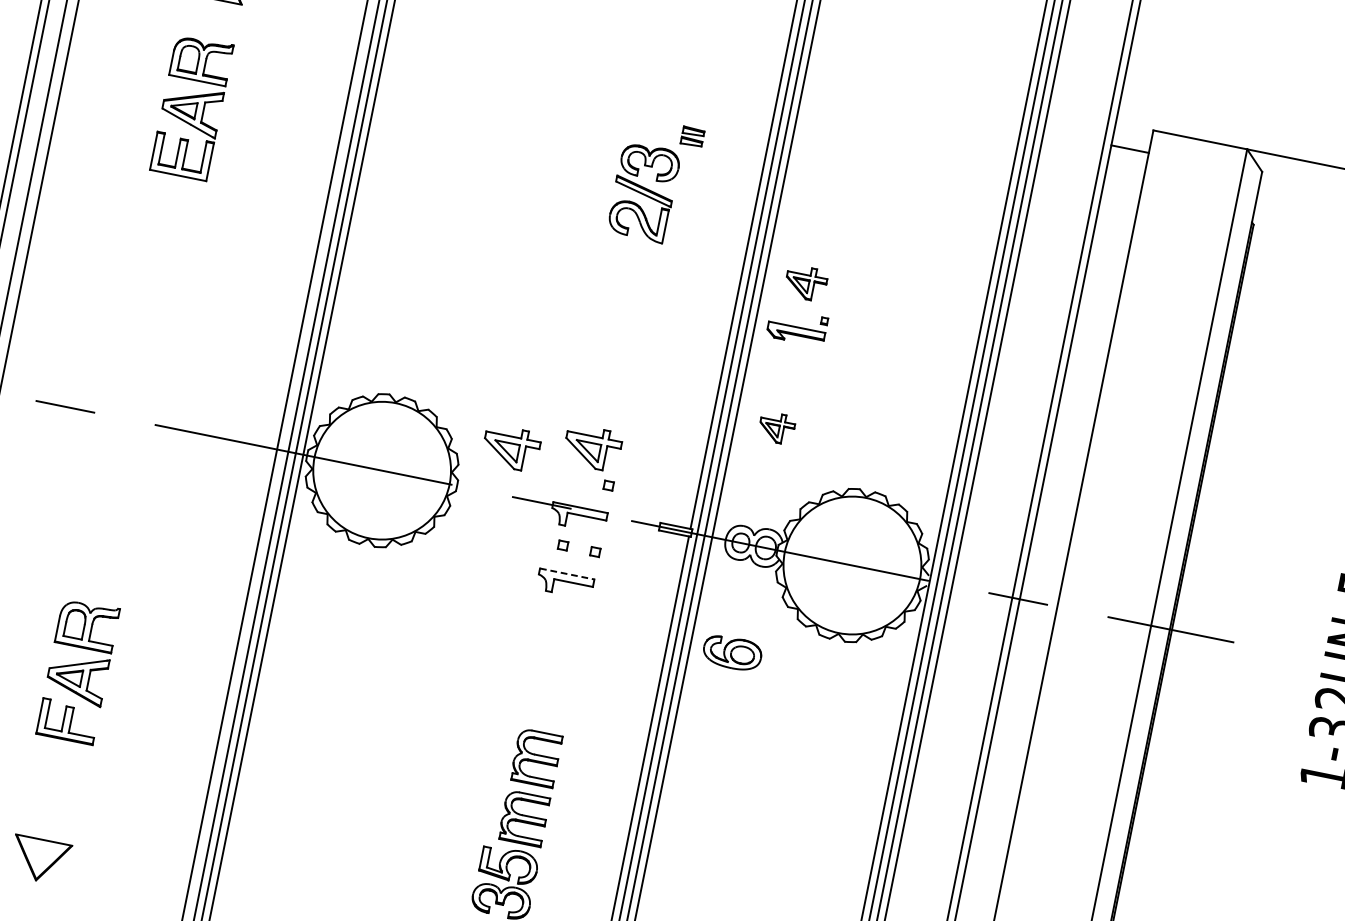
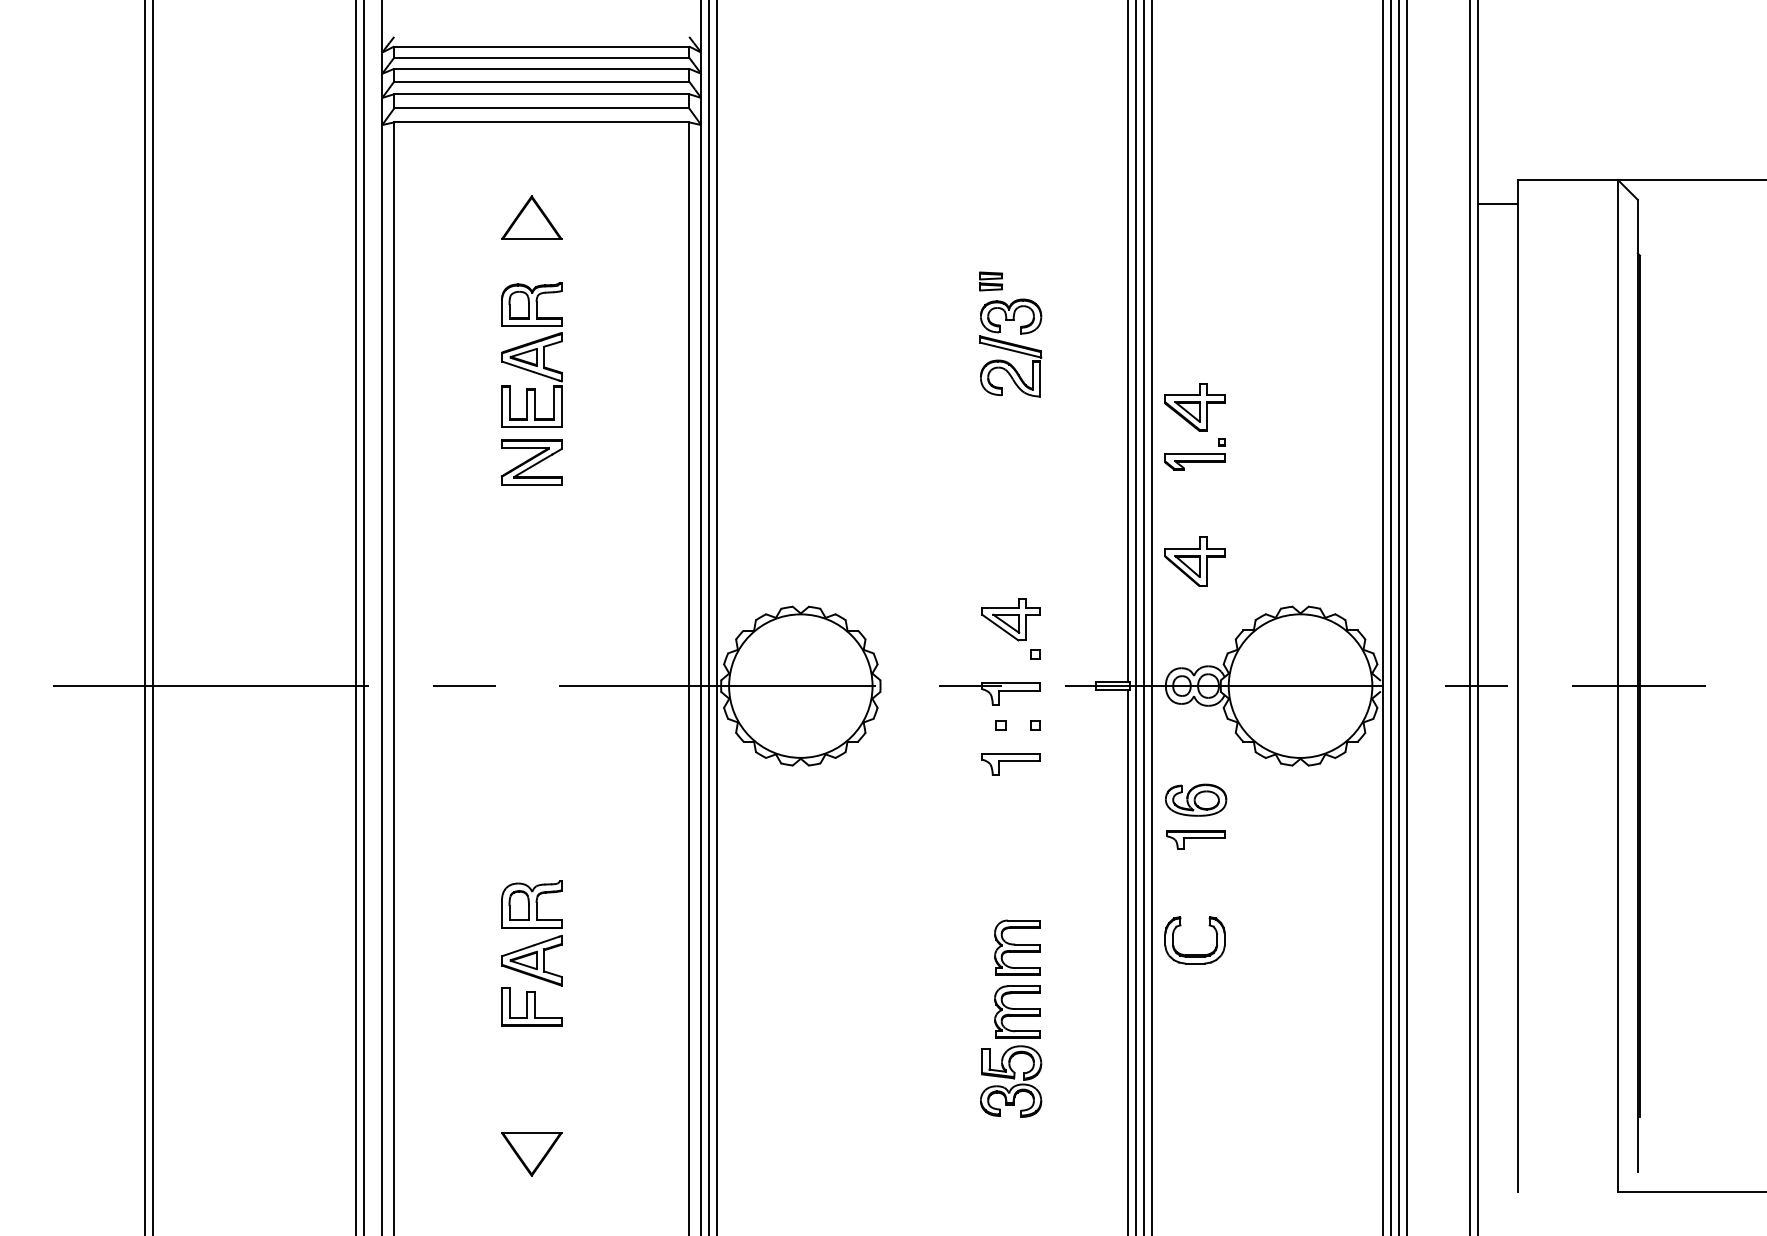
part: (692, 136) -> (990, 281), moved
part: (171, 209) -> (531, 462), added
part: (805, 283) -> (1194, 407), size x1.43
part: (776, 428) -> (1194, 561), size x1.67
part: (510, 448) -> (927, 636), removed
line: (567, 574) -> (1011, 753), dashed -> solid
part: (724, 689) -> (1195, 839), added
part: (701, 797) -> (1194, 954), added

